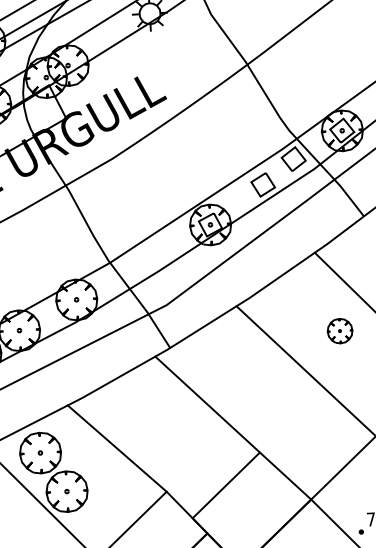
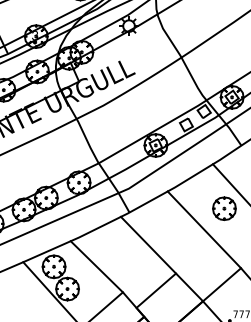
part: (340, 330) -> (224, 208), size x1.67

